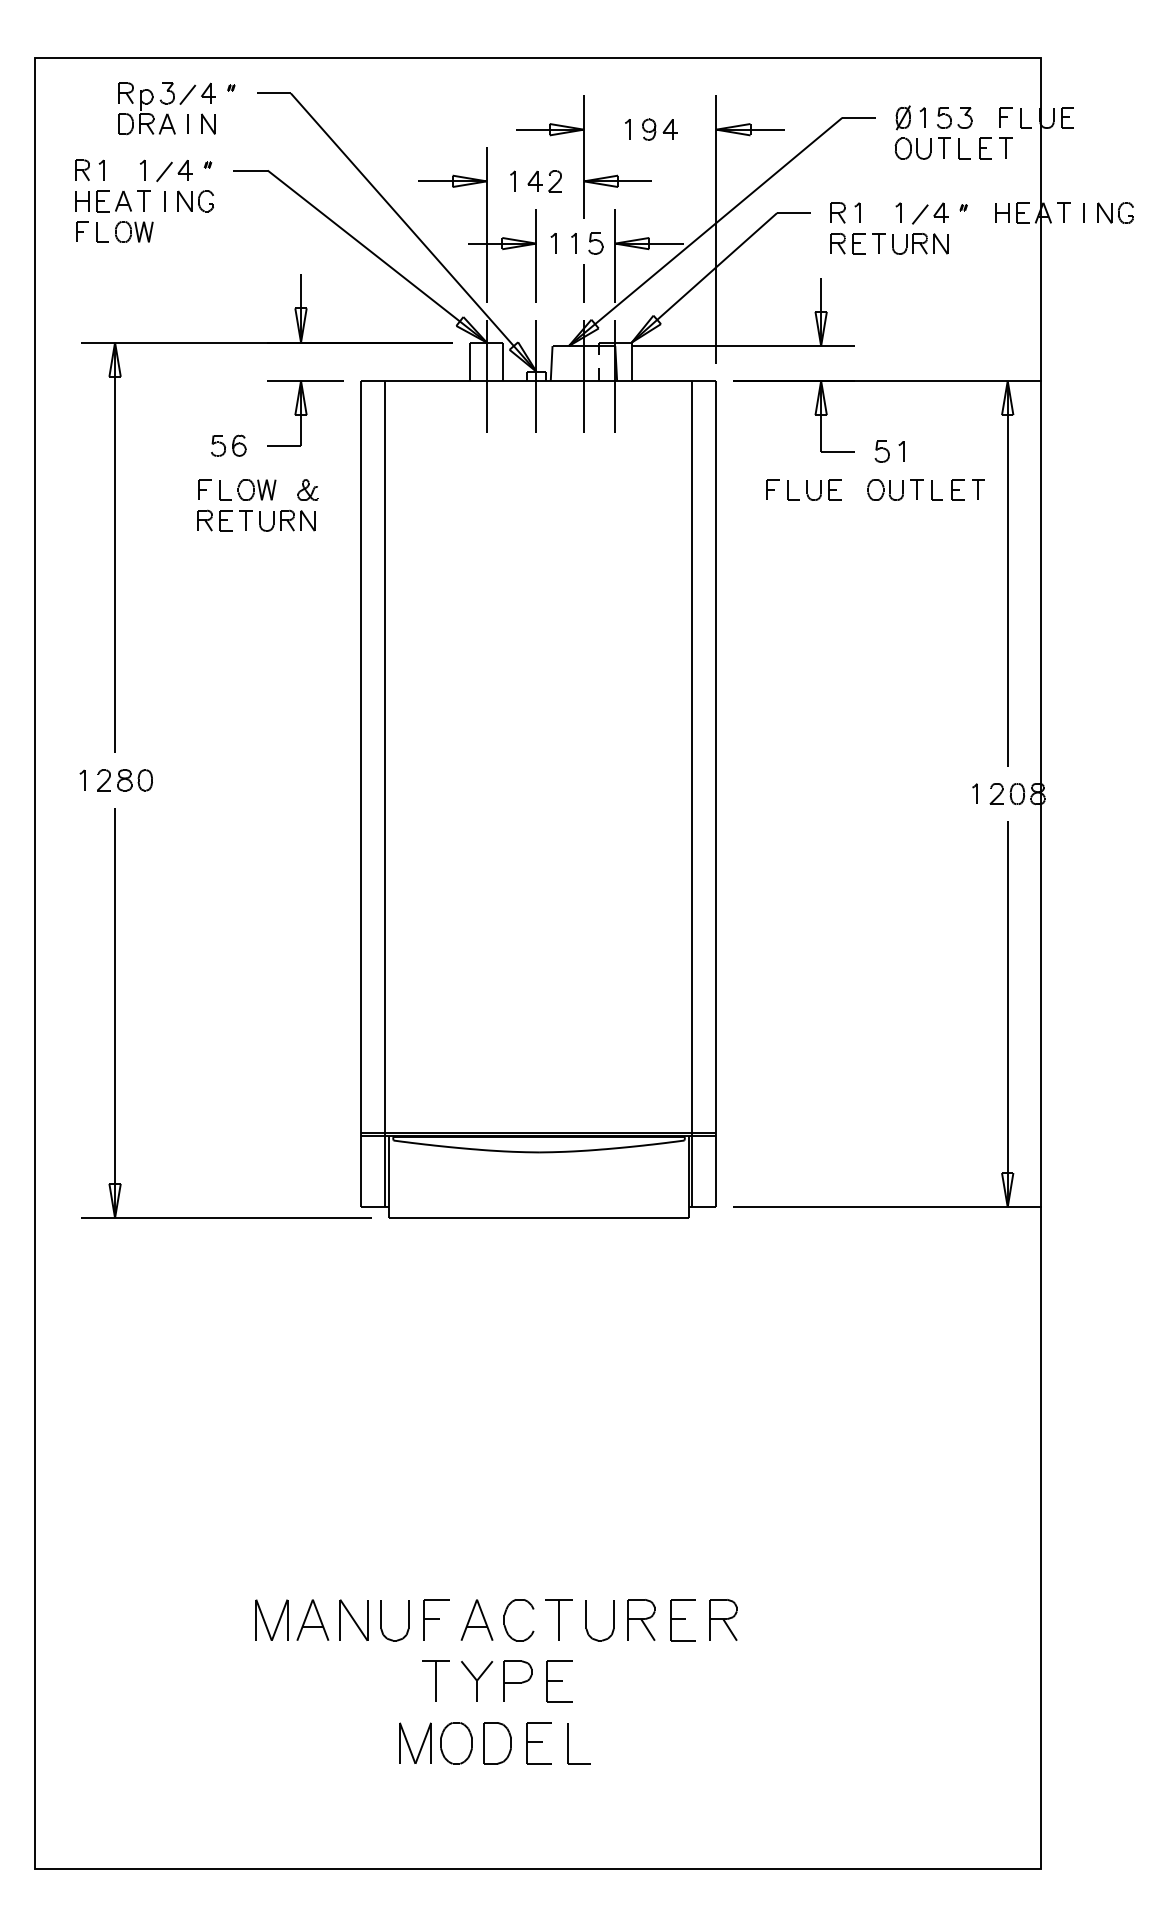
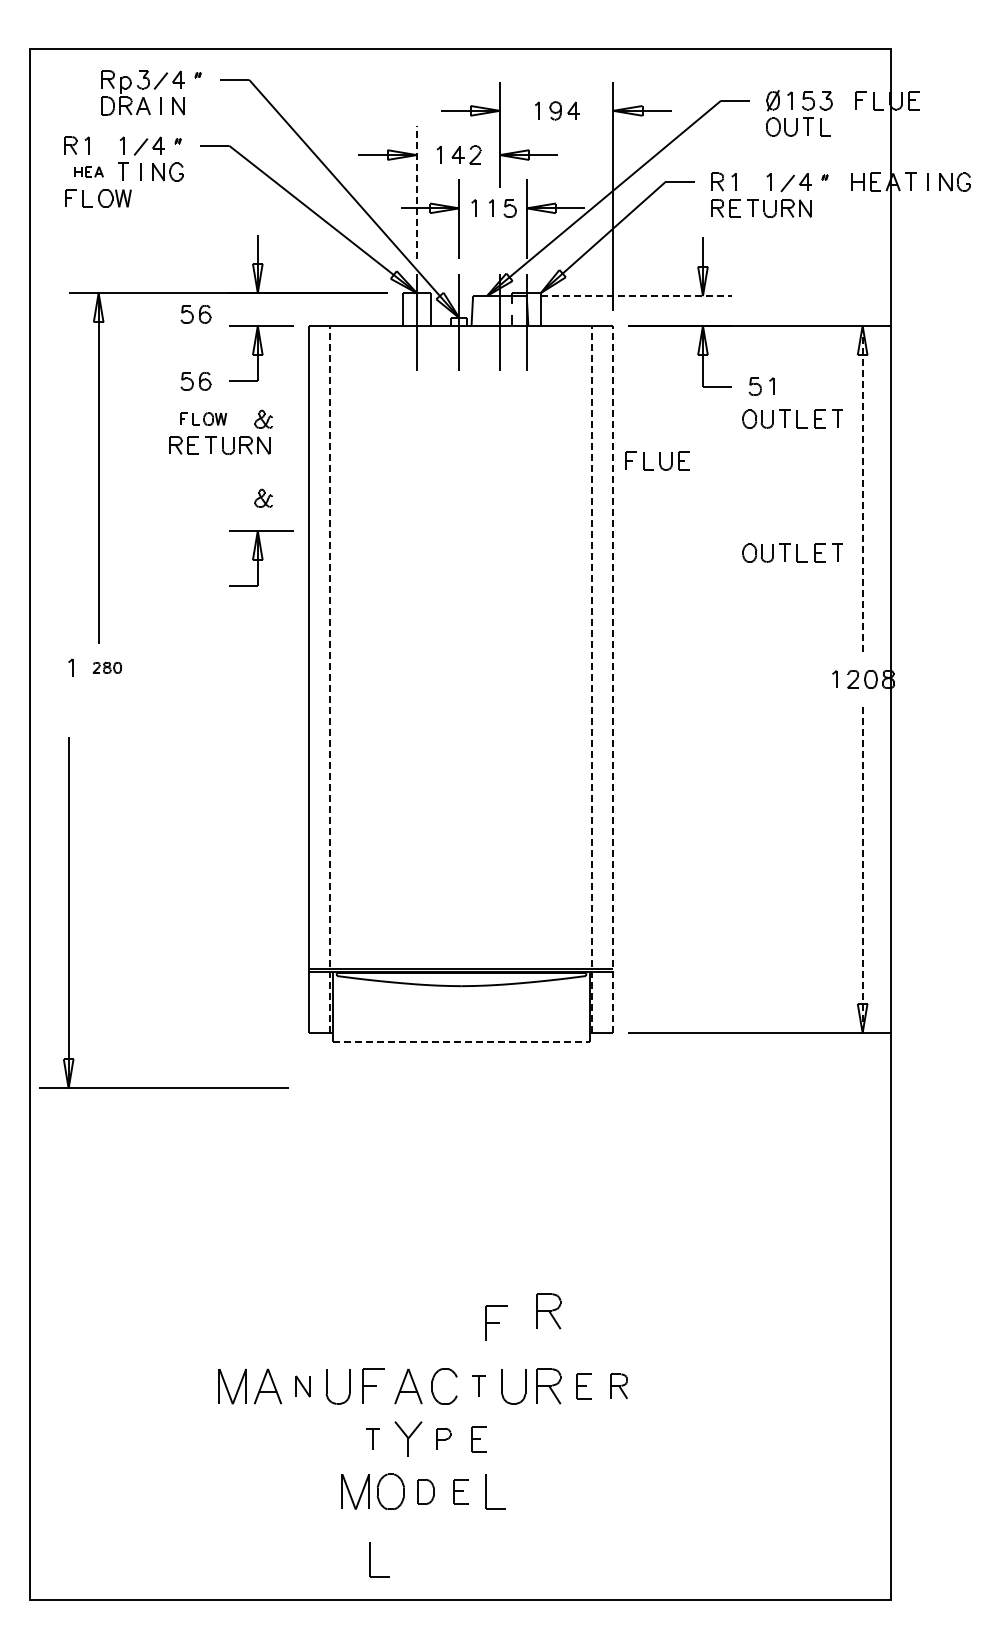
part: (986, 147) -> (844, 126), removed
part: (103, 200) -> (88, 171), size x0.6
line: (486, 225) -> (416, 192), solid -> dashed
line: (583, 283) -> (499, 242), removed
line: (744, 346) -> (637, 296), solid -> dashed
part: (228, 367) -> (195, 314), added
part: (237, 489) -> (203, 418), size x0.7
part: (804, 489) -> (657, 460), moved
line: (1007, 574) -> (862, 491), solid -> dashed
part: (307, 581) -> (263, 497), added
part: (925, 645) -> (792, 552), added
part: (305, 652) -> (261, 558), added
part: (125, 780) -> (107, 667), size x0.6
line: (384, 794) -> (329, 679), solid -> dashed
line: (692, 794) -> (592, 679), solid -> dashed
line: (716, 794) -> (613, 679), solid -> dashed
part: (116, 1012) -> (69, 912), moved
line: (1007, 1013) -> (862, 867), solid -> dashed
line: (540, 1218) -> (462, 1042), solid -> dashed
part: (640, 1532) -> (548, 1311), added
part: (579, 1545) -> (496, 1322), added
part: (558, 1618) -> (478, 1385), size x0.6
part: (353, 1620) -> (302, 1386), size x0.6
part: (682, 1620) -> (584, 1386), size x0.7
part: (722, 1620) -> (618, 1386), size x0.7
part: (436, 1680) -> (373, 1438), size x0.6
part: (517, 1680) -> (443, 1438), size x0.6
part: (558, 1682) -> (478, 1439), size x0.7
part: (496, 1742) -> (425, 1491), size x0.7
part: (539, 1742) -> (461, 1491), size x0.7
part: (432, 1822) -> (370, 1559), added

